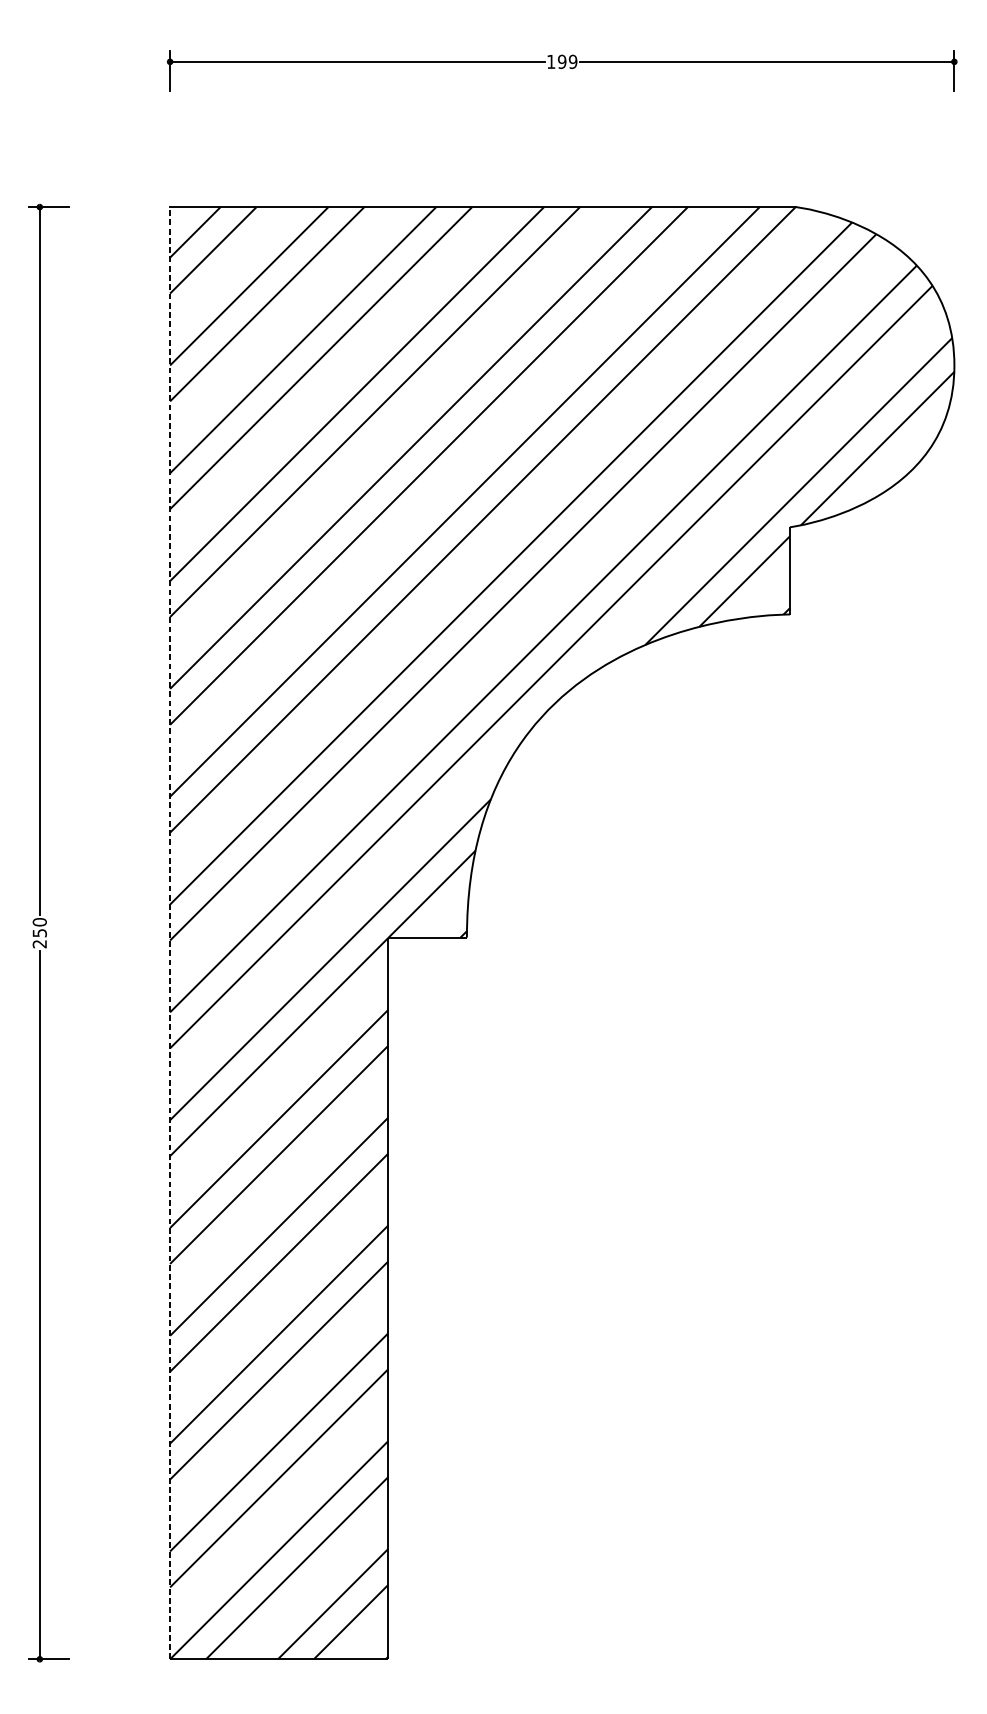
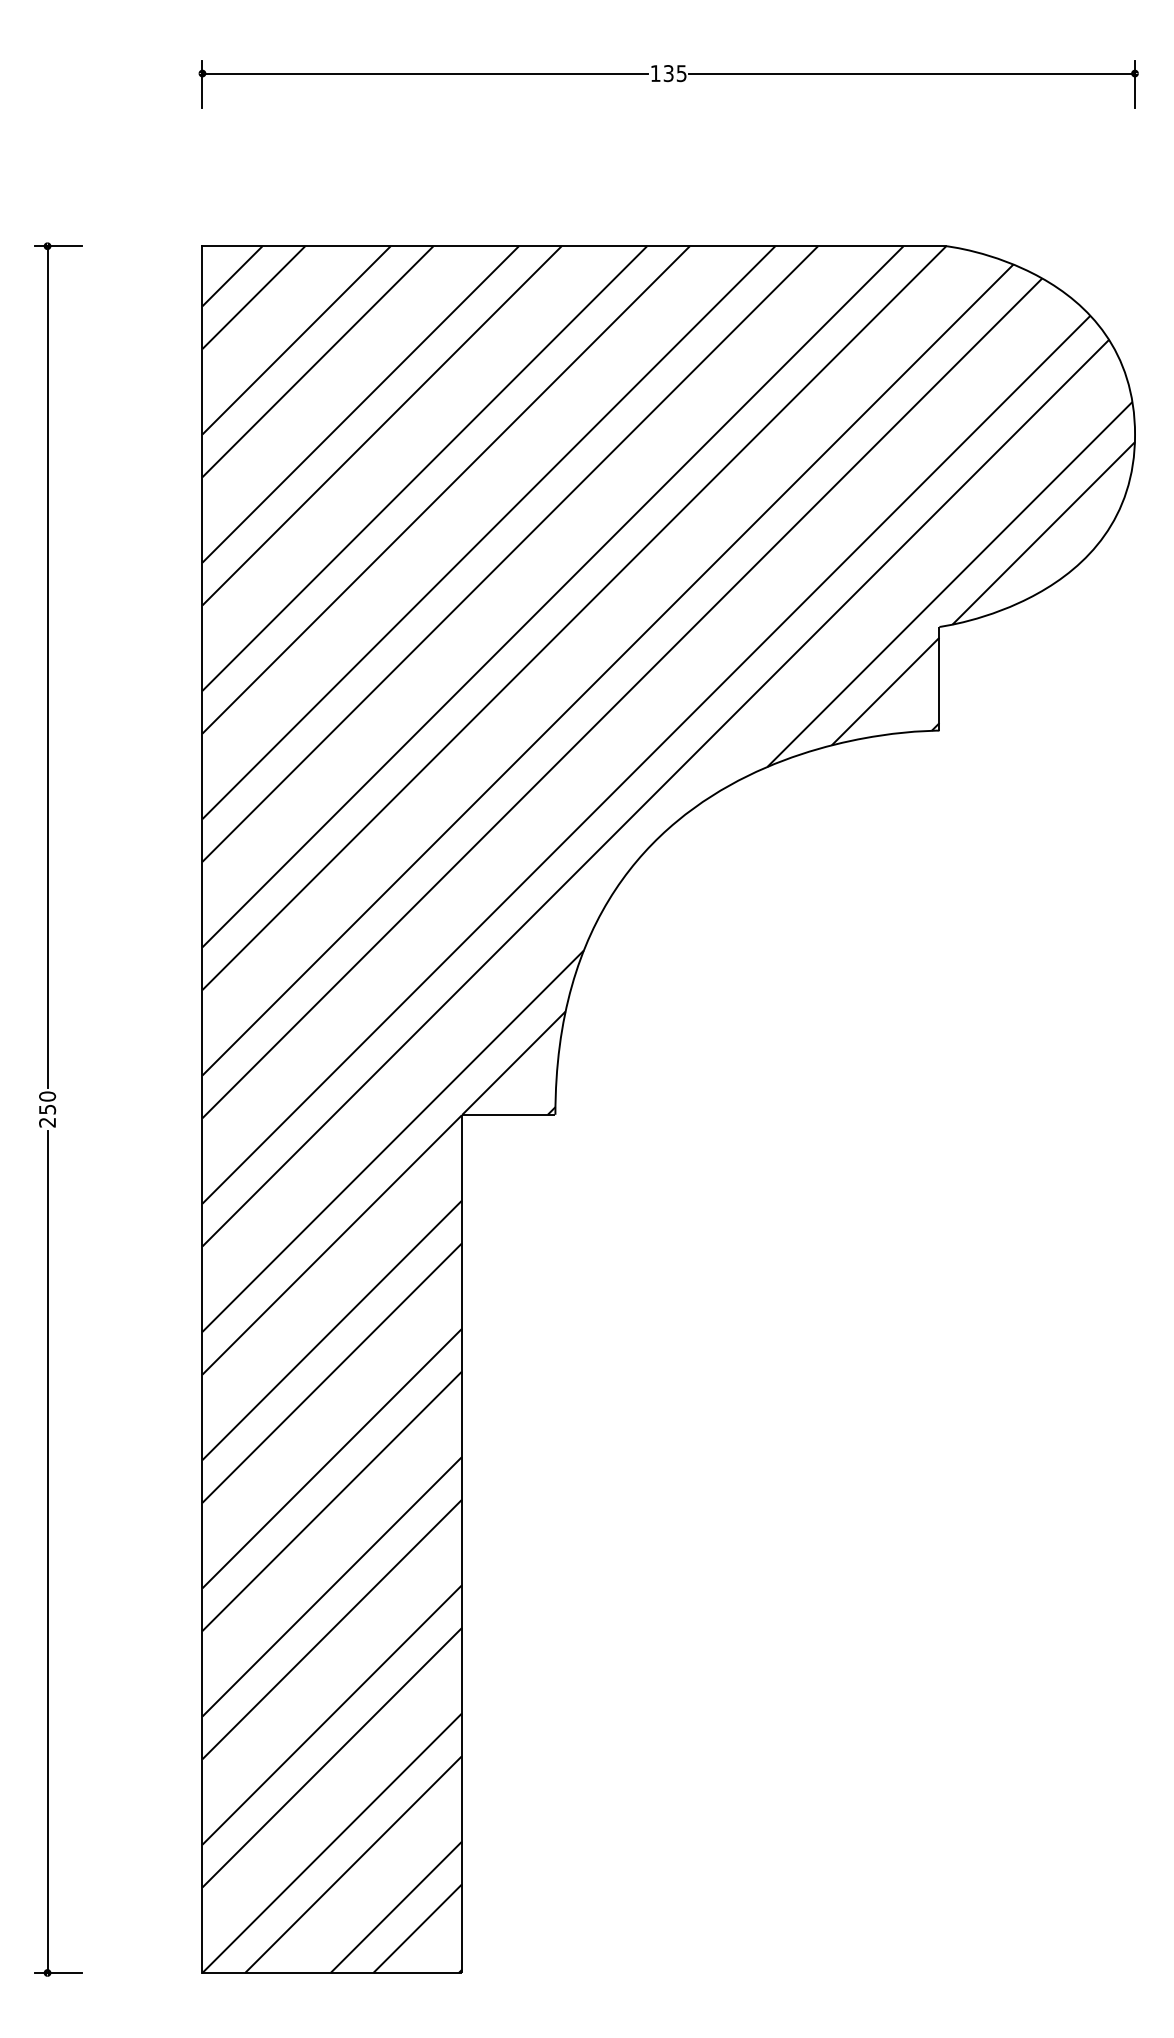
text: (567, 61) -> (674, 73), 199 -> 135
line: (170, 933) -> (202, 1109), dashed -> solid

